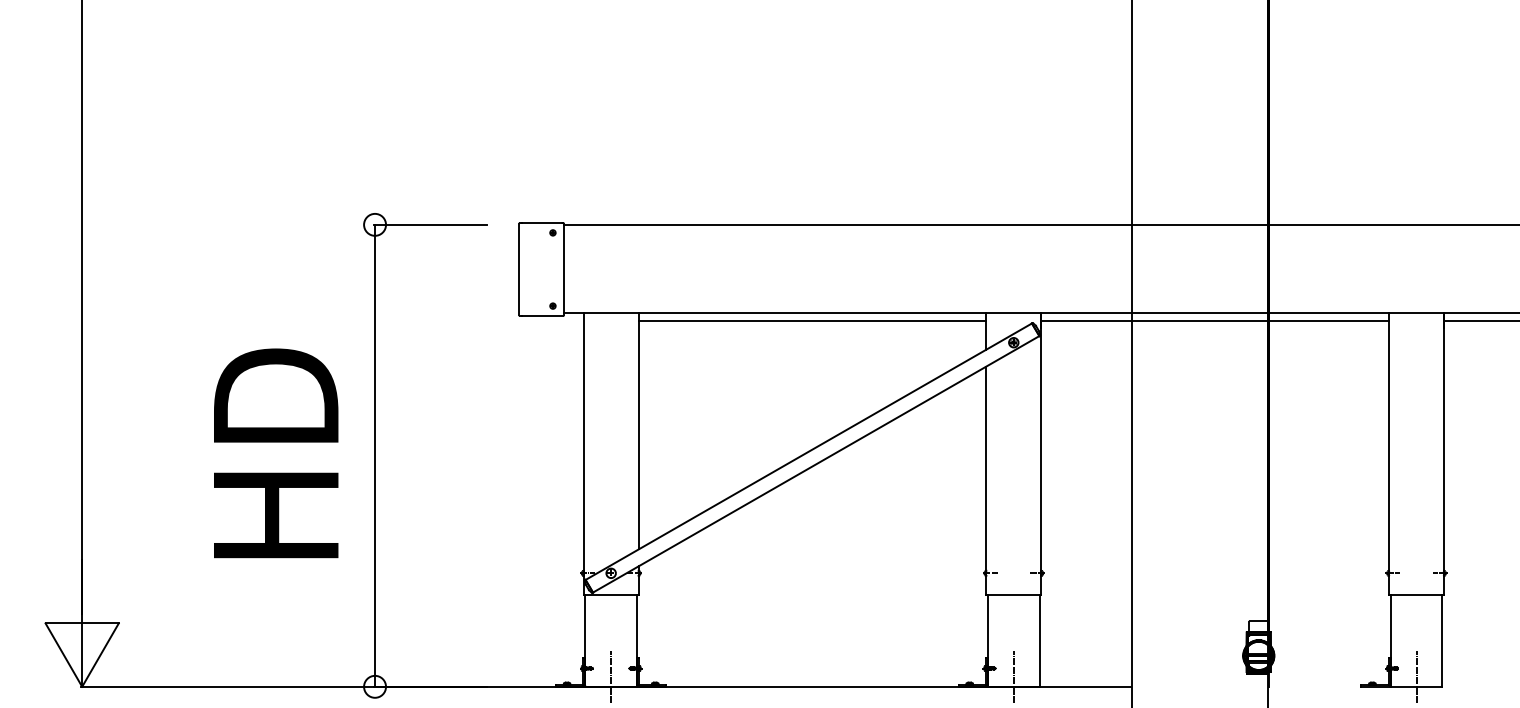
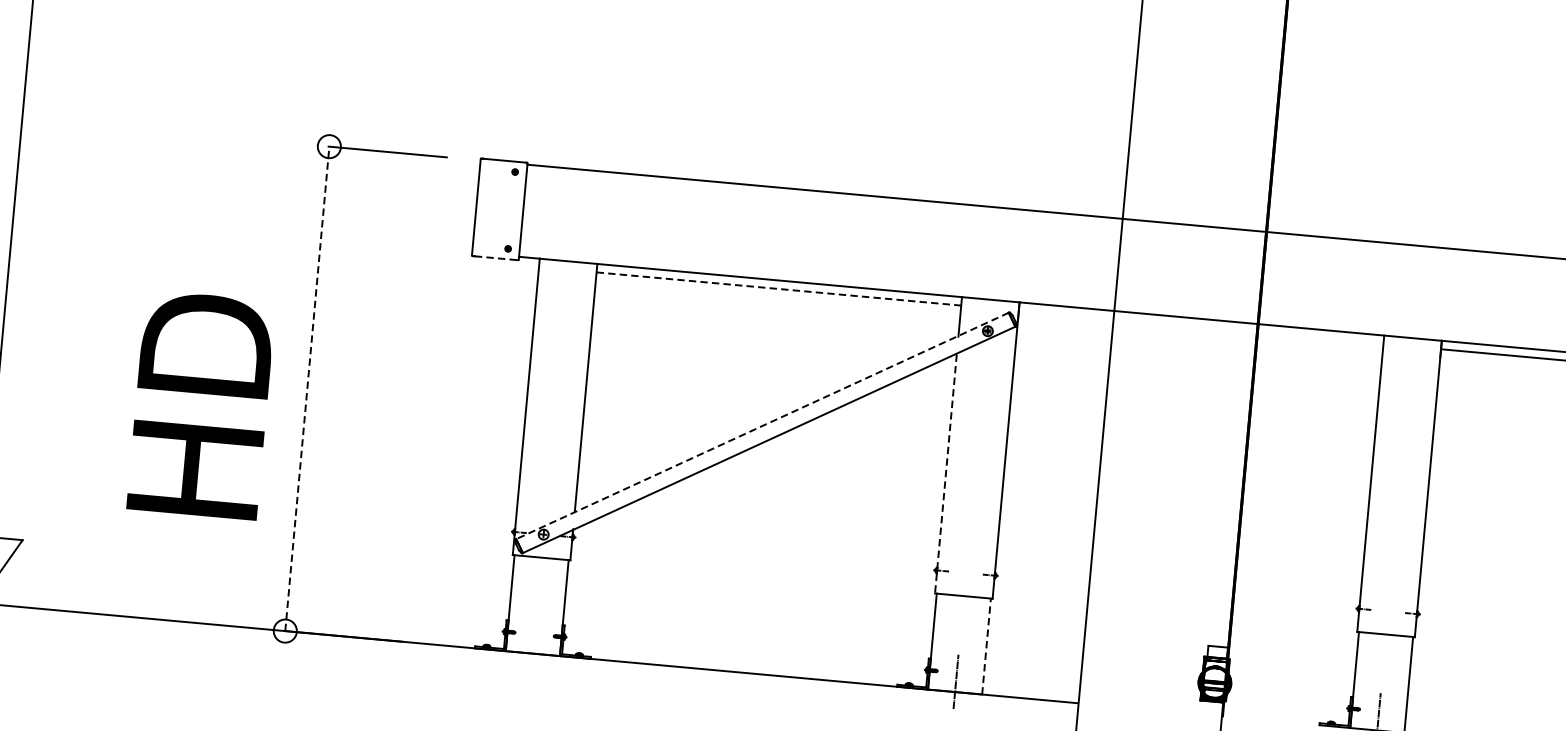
line: (542, 316) -> (496, 258), solid -> dashed
line: (812, 320) -> (778, 288), solid -> dashed
line: (1215, 320) -> (1201, 327), removed
line: (808, 451) -> (762, 425), solid -> dashed
text: (276, 453) -> (201, 405), moved
line: (375, 455) -> (307, 388), solid -> dashed
line: (986, 481) -> (946, 474), solid -> dashed
line: (1039, 641) -> (986, 646), solid -> dashed
line: (611, 677) -> (534, 643), removed

